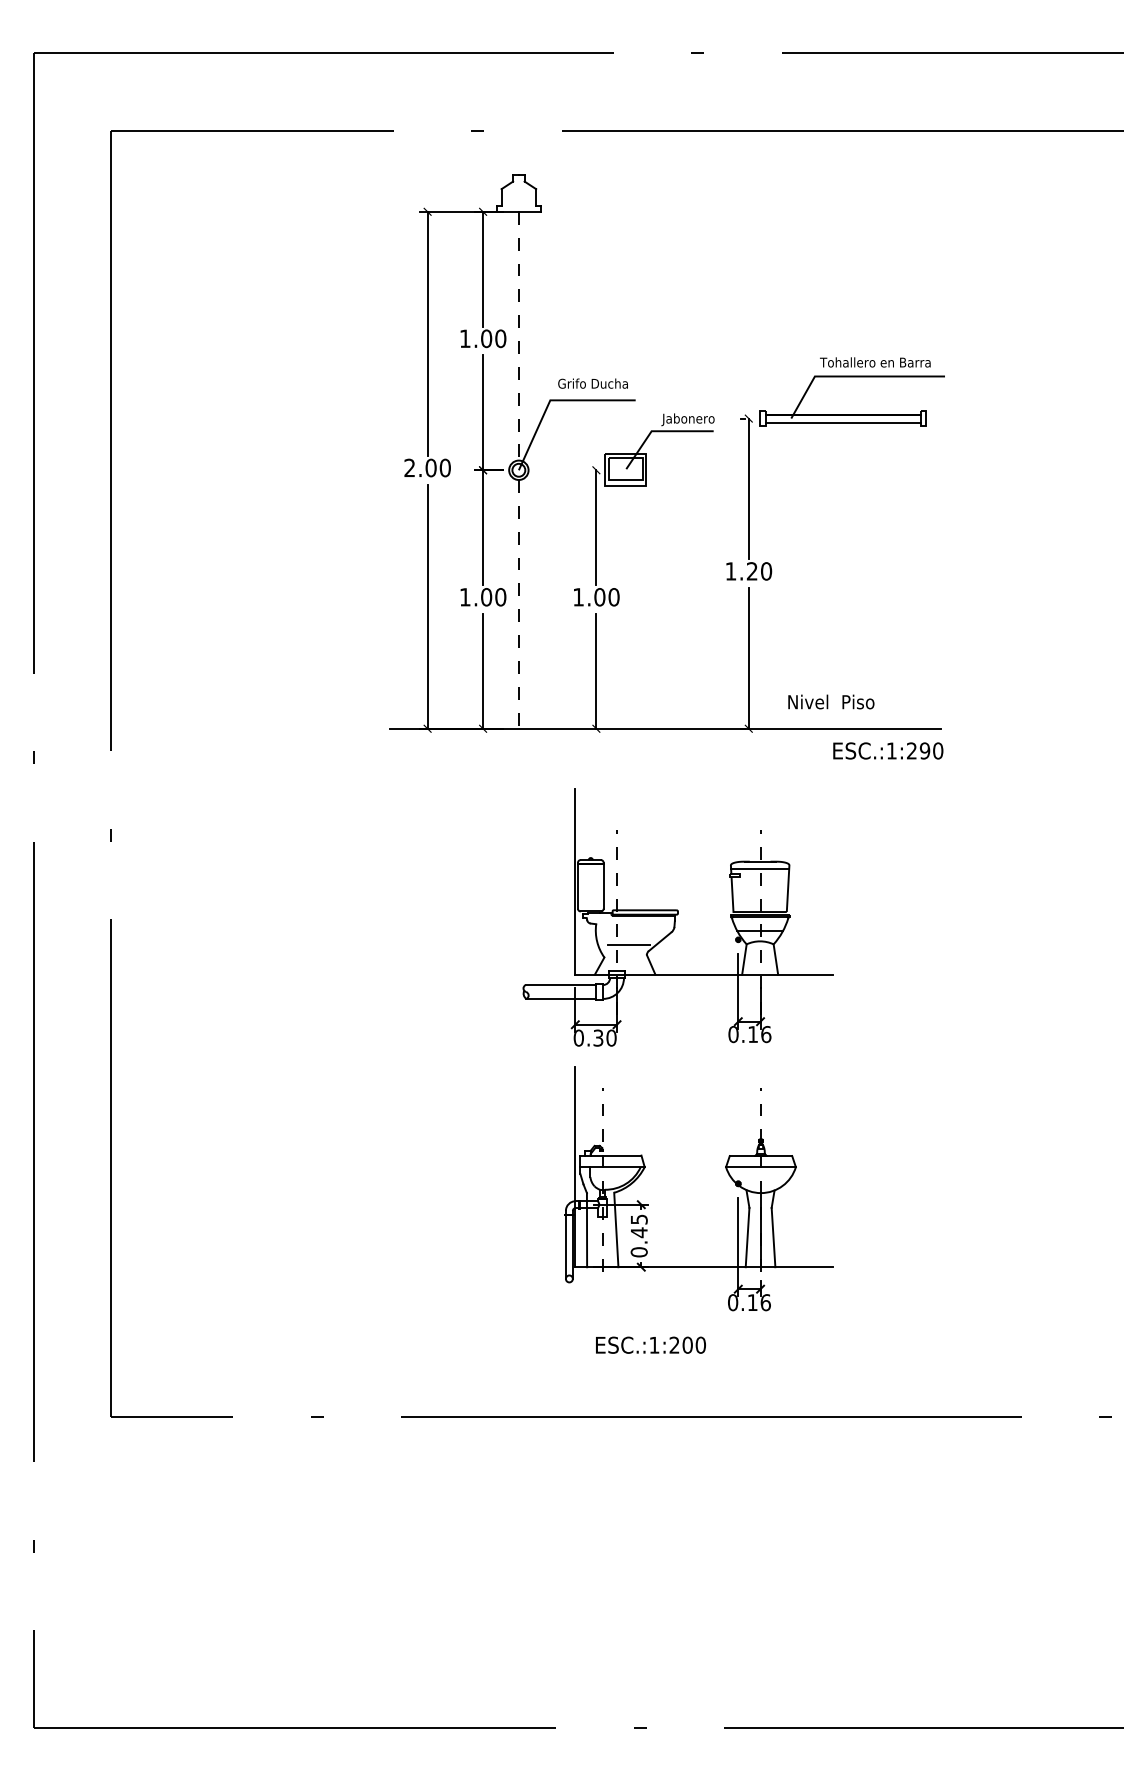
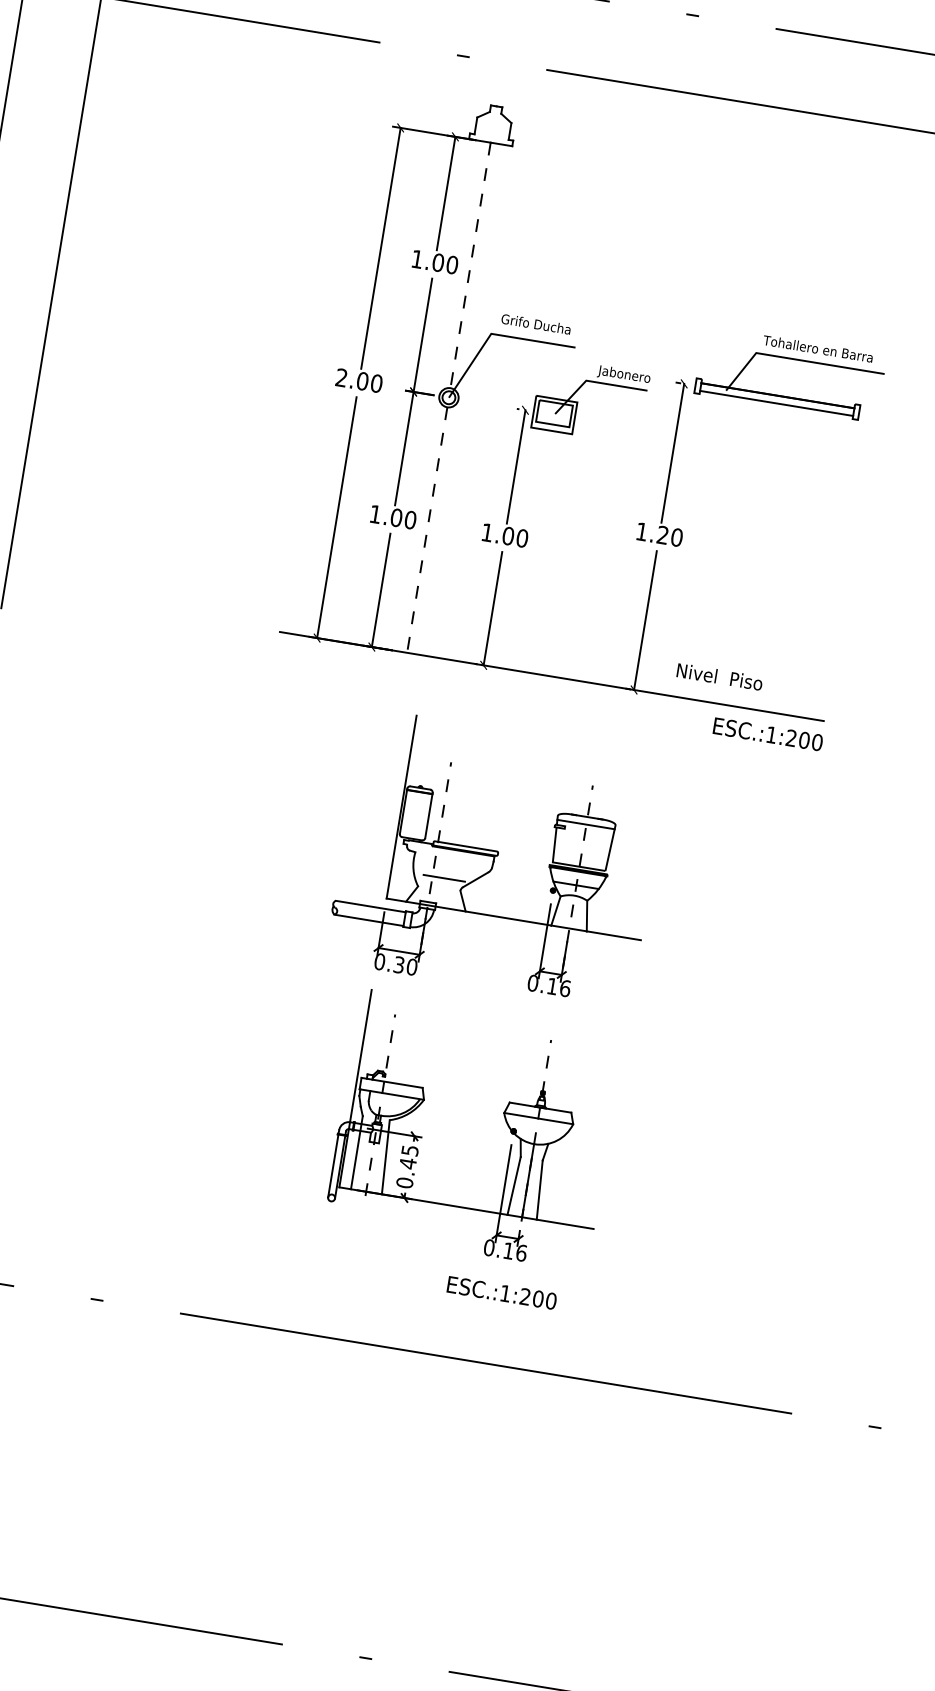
text: (924, 750) -> (803, 739), ESC.:1:290 -> ESC.:1:200
part: (728, 1038) -> (527, 986), moved
text: (650, 1344) -> (501, 1292), moved

